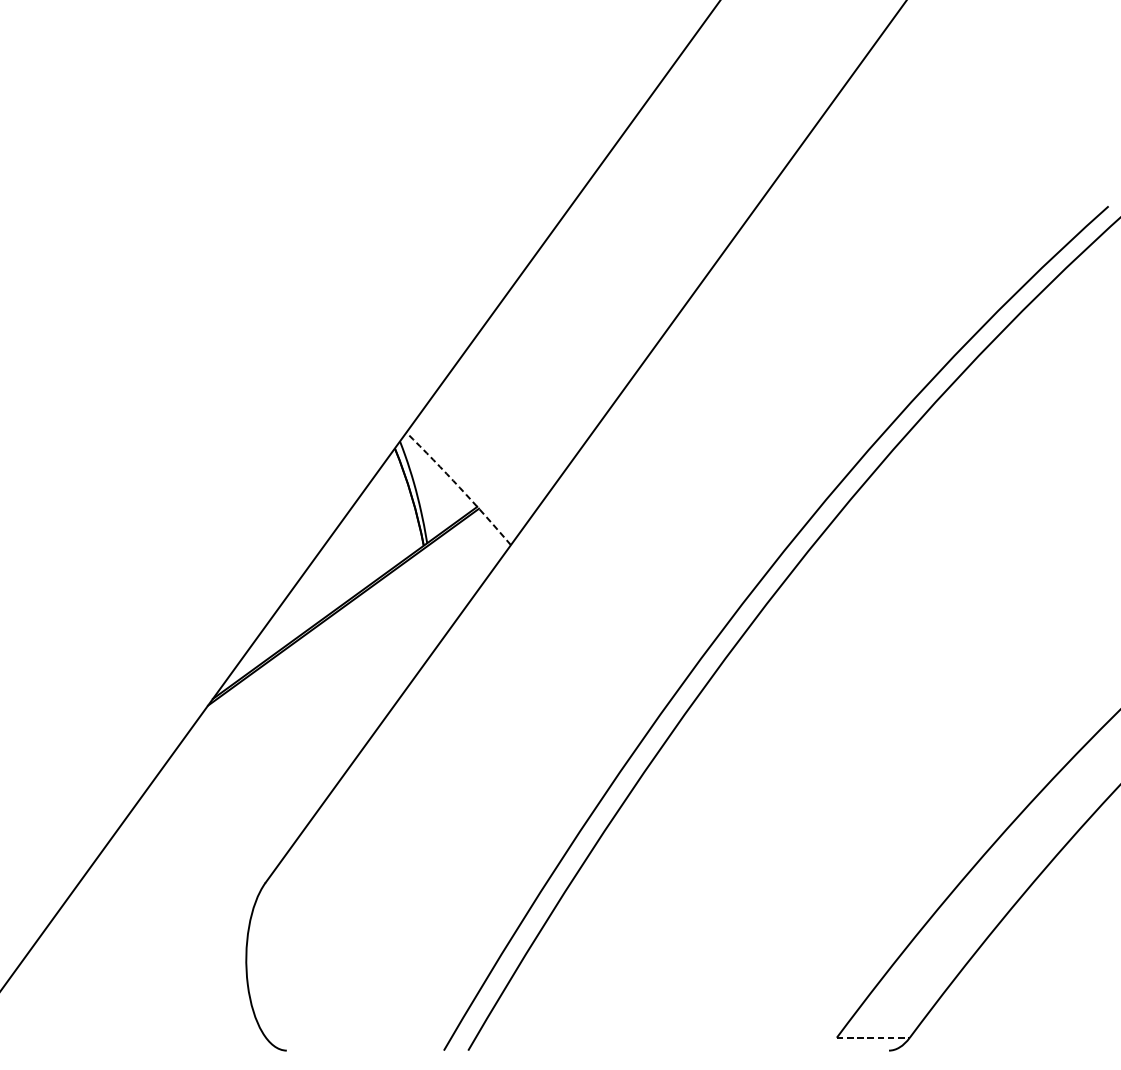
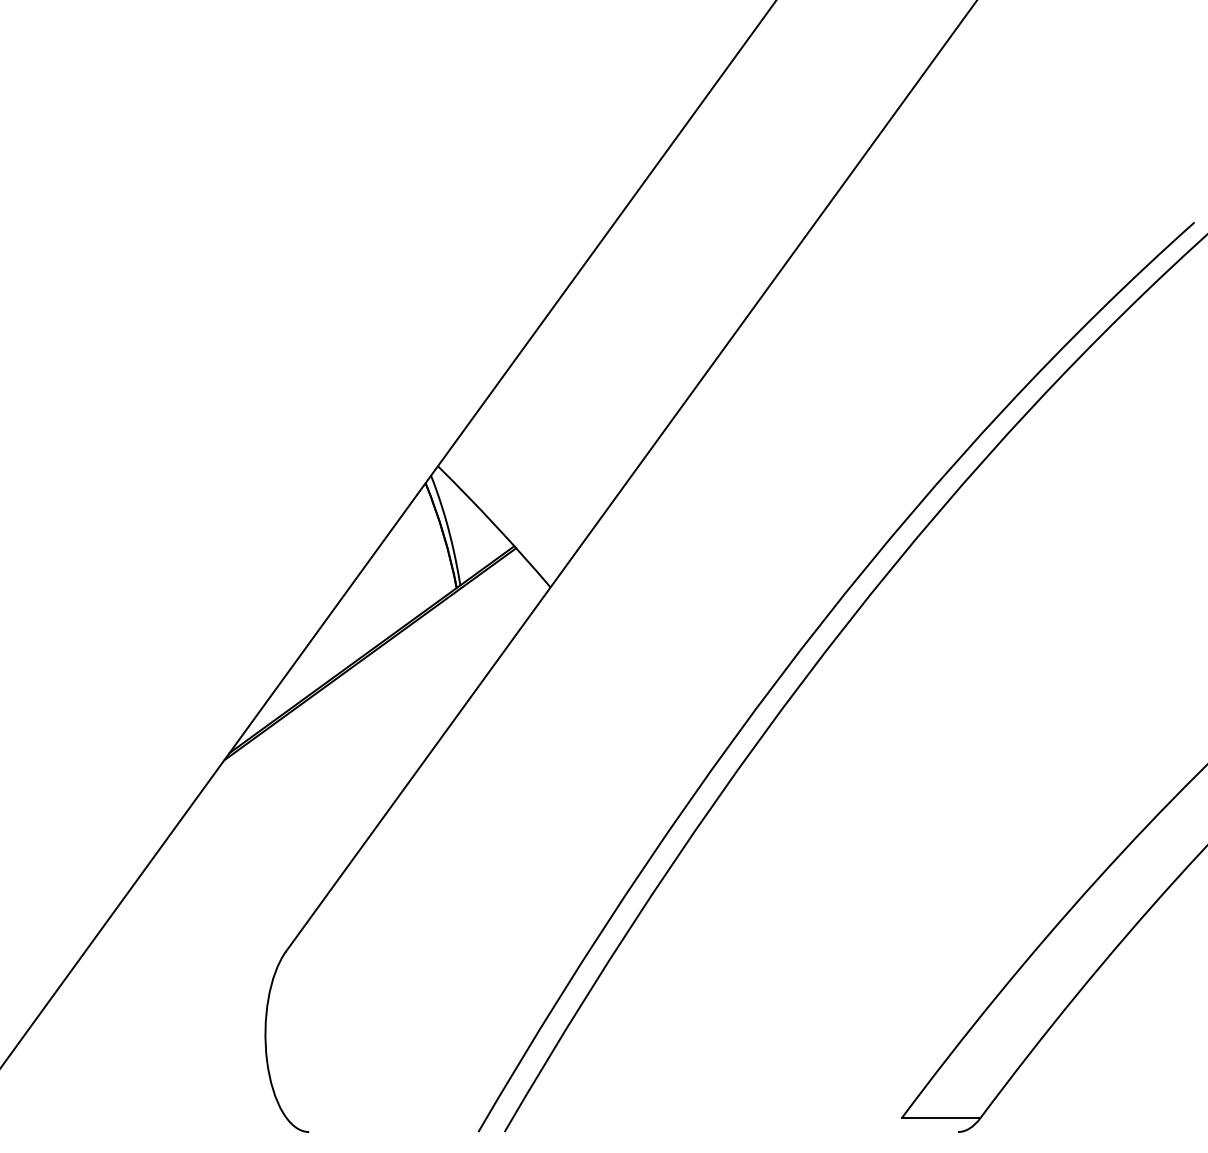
arc: (459, 487) -> (495, 525), dashed -> solid
line: (873, 1038) -> (941, 1118), dashed -> solid

